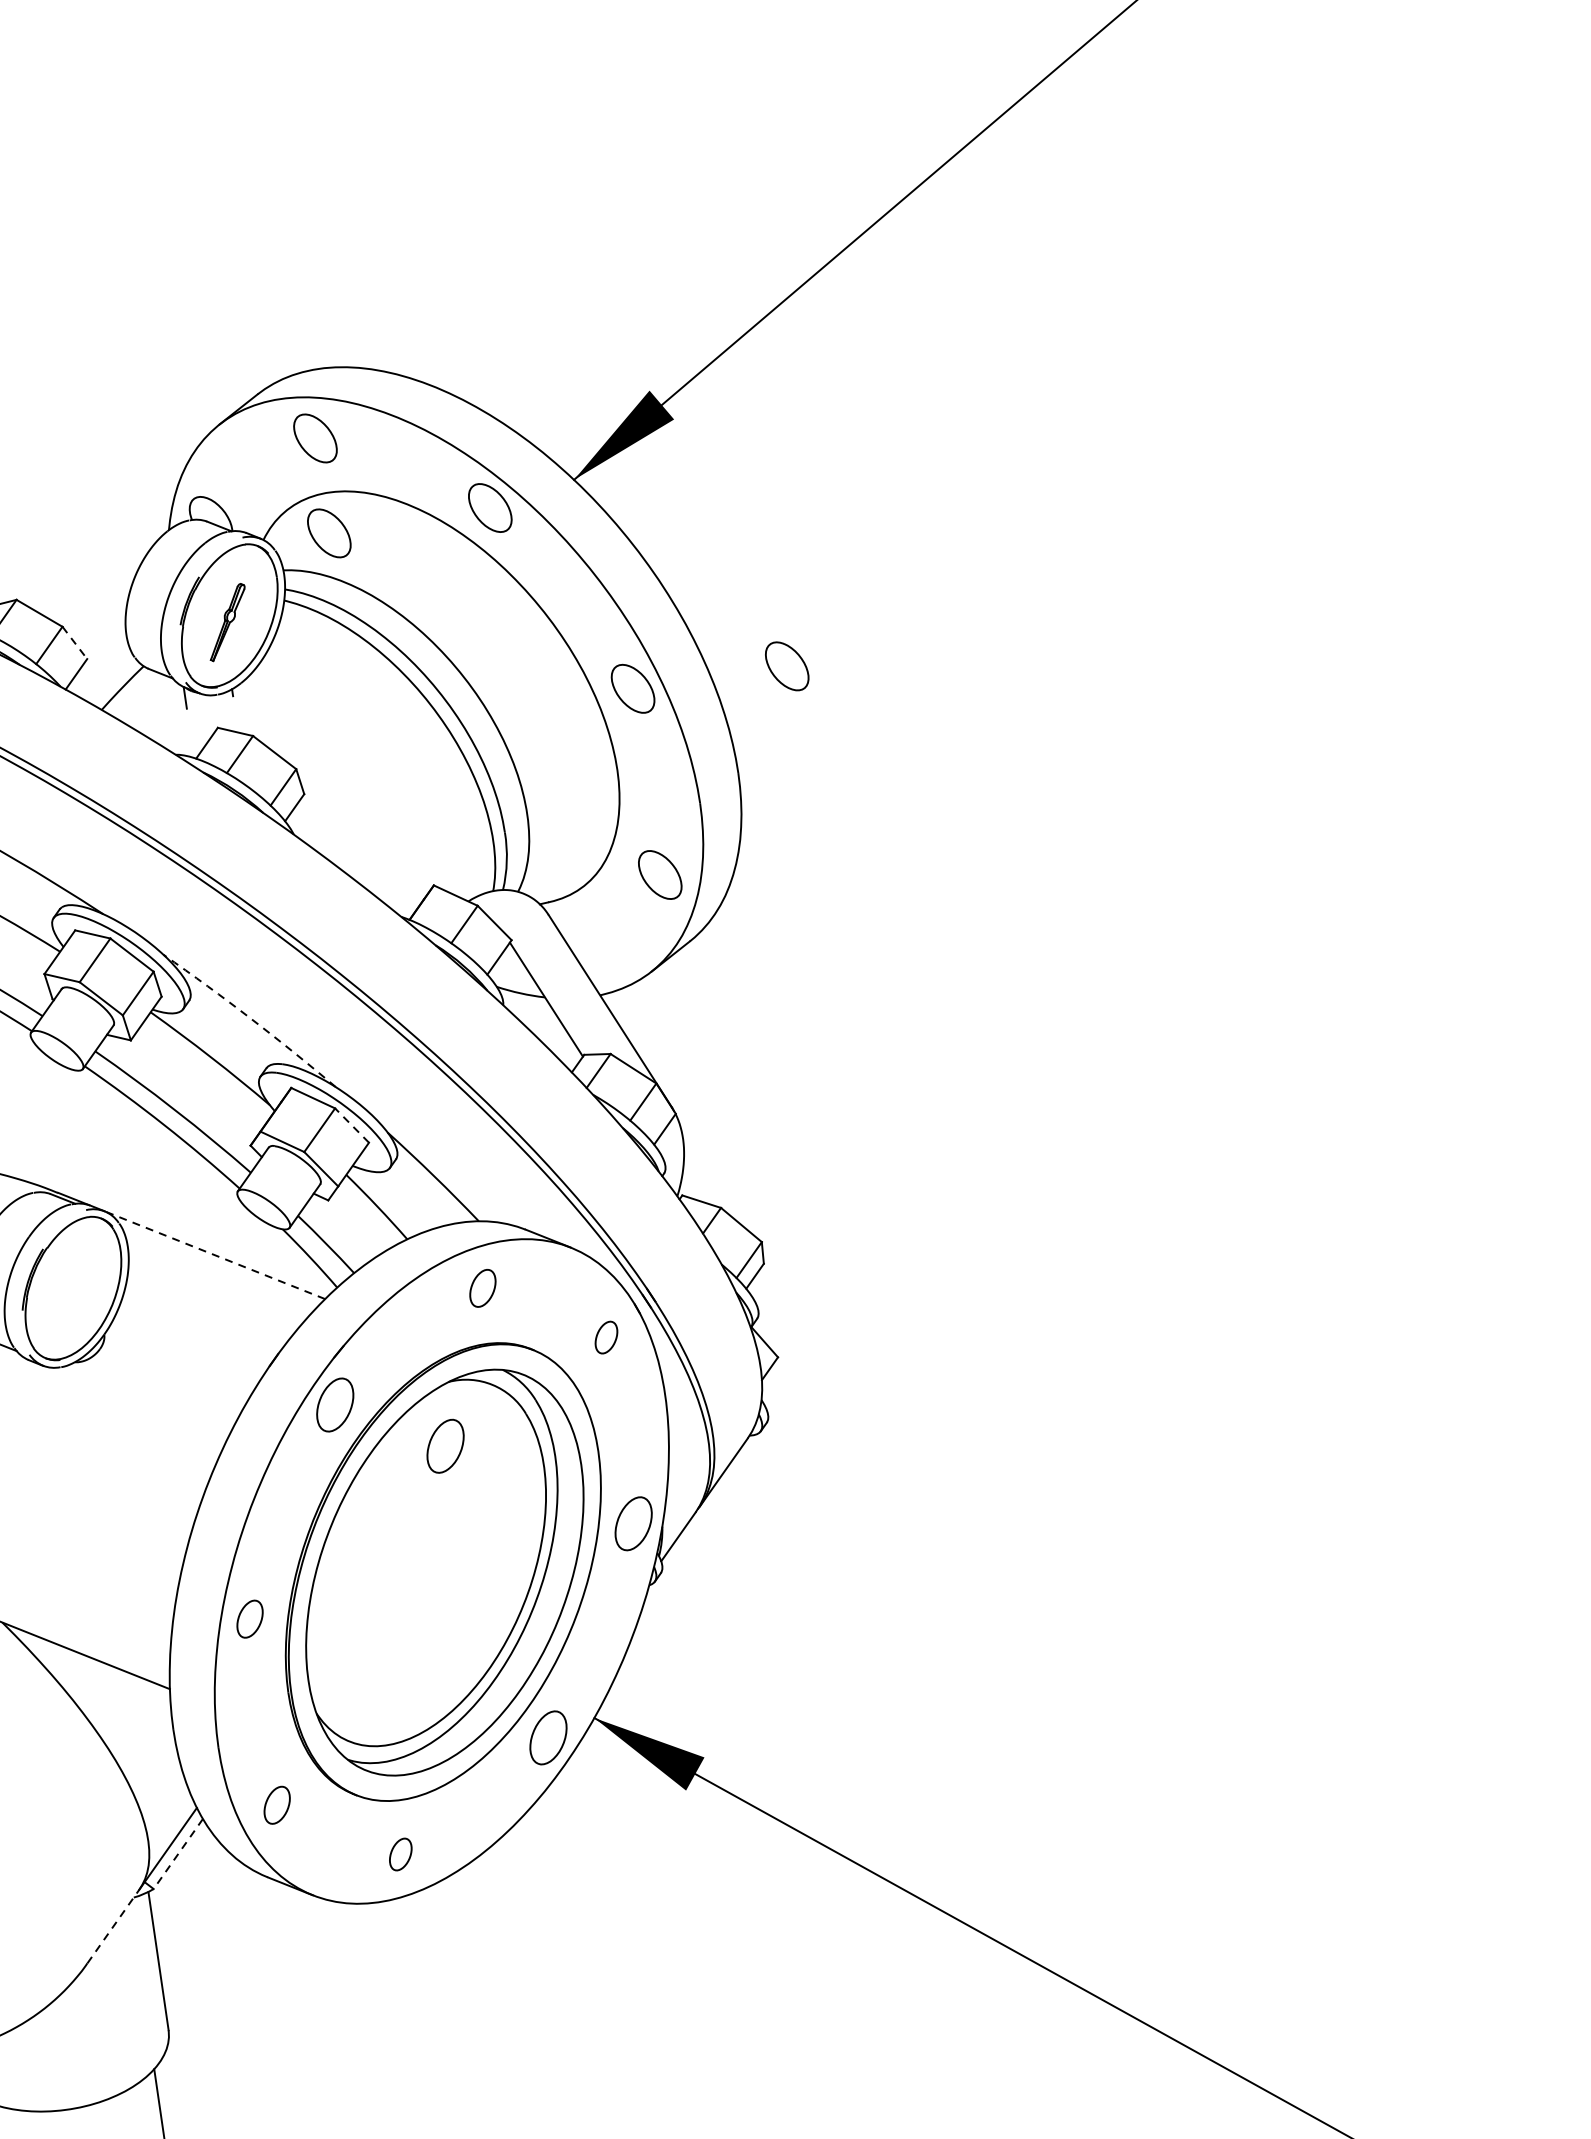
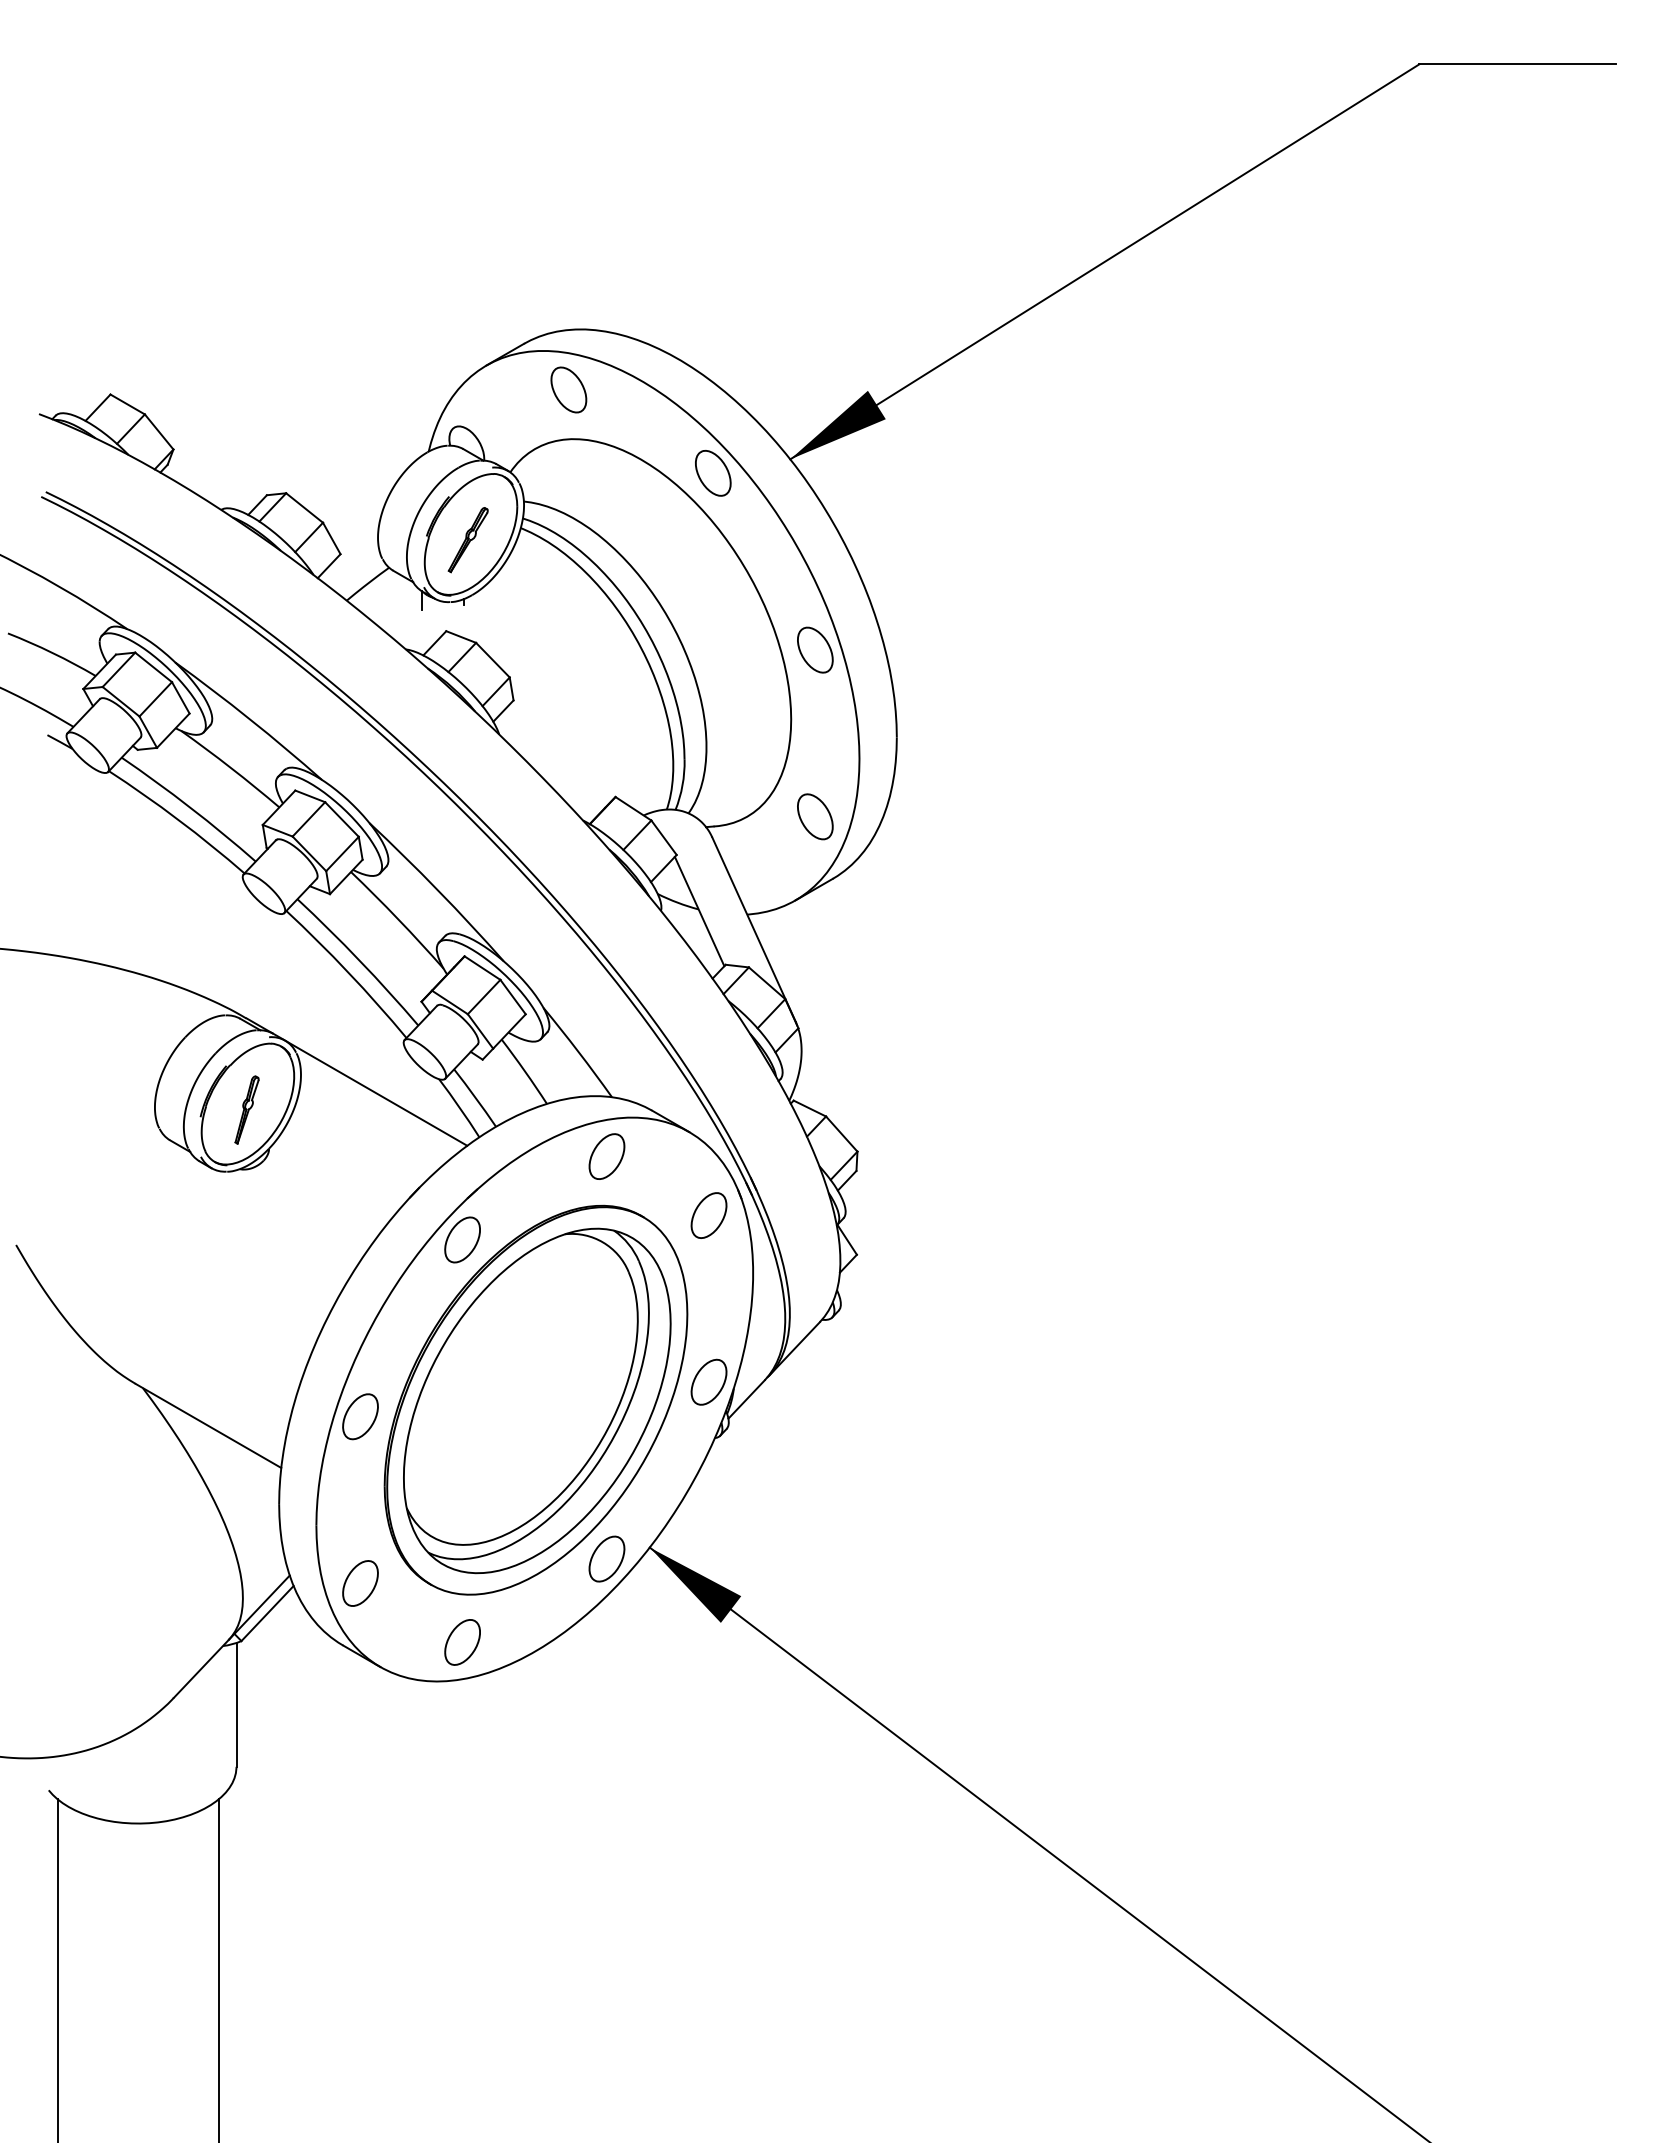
part: (328, 532) -> (568, 474), removed
line: (75, 642) -> (332, 538), dashed -> solid
part: (787, 665) -> (953, 649), removed
arc: (251, 1018) -> (438, 890), dashed -> solid
line: (351, 1124) -> (512, 996), dashed -> solid
line: (215, 1255) -> (376, 1093), dashed -> solid
part: (482, 1288) -> (606, 1156), size x1.43
part: (72, 1294) -> (246, 1109), added
part: (605, 1337) -> (708, 1215), size x1.67
part: (444, 1445) -> (553, 1289), removed
part: (249, 1618) -> (360, 1416), size x1.43
part: (277, 1805) -> (360, 1583), size x1.43
line: (178, 1853) -> (267, 1613), dashed -> solid
part: (400, 1854) -> (462, 1642), size x1.67
line: (113, 1926) -> (201, 1668), dashed -> solid

